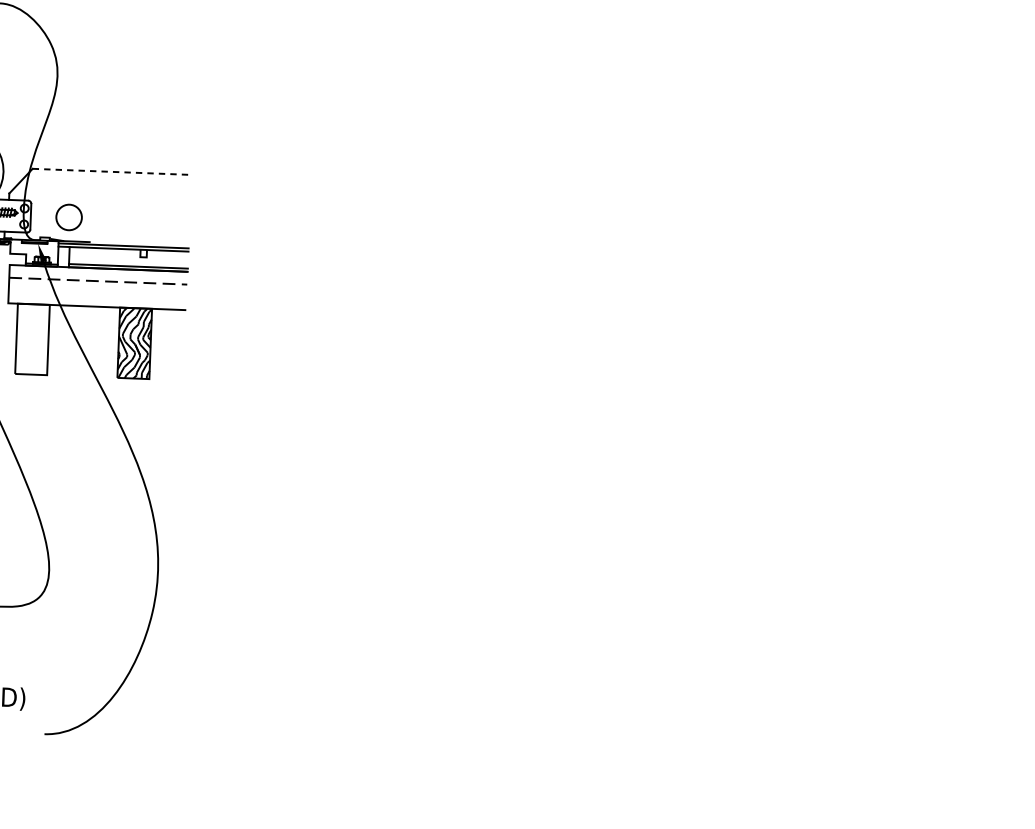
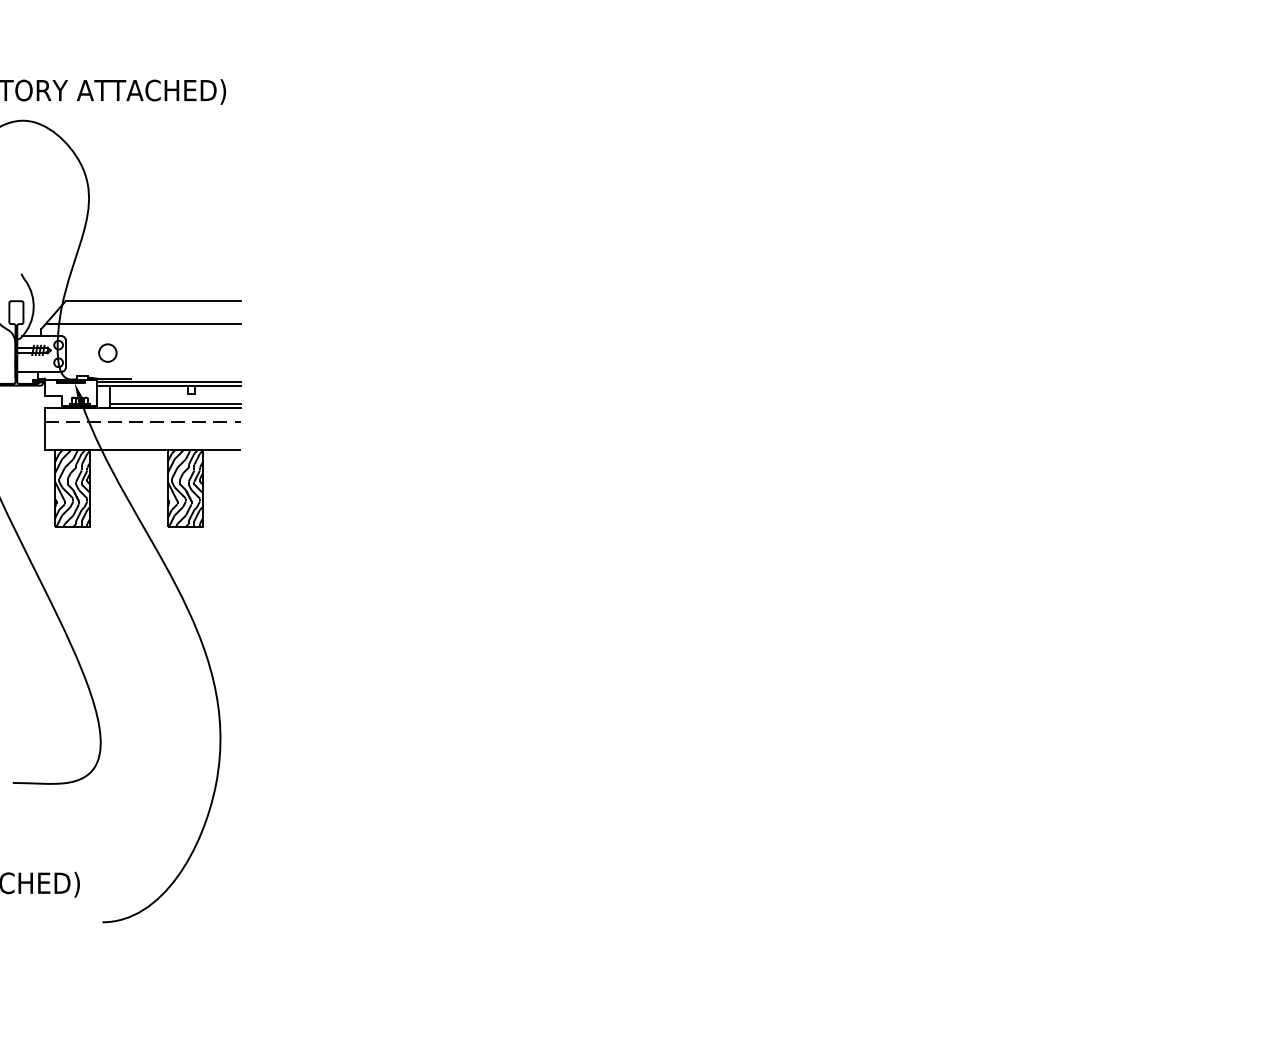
line: (112, 172) -> (153, 301), dashed -> solid
line: (101, 192) -> (142, 324), added
circle: (68, 216) -> (107, 352), size x0.62
hatch: (32, 339) -> (72, 488), added

